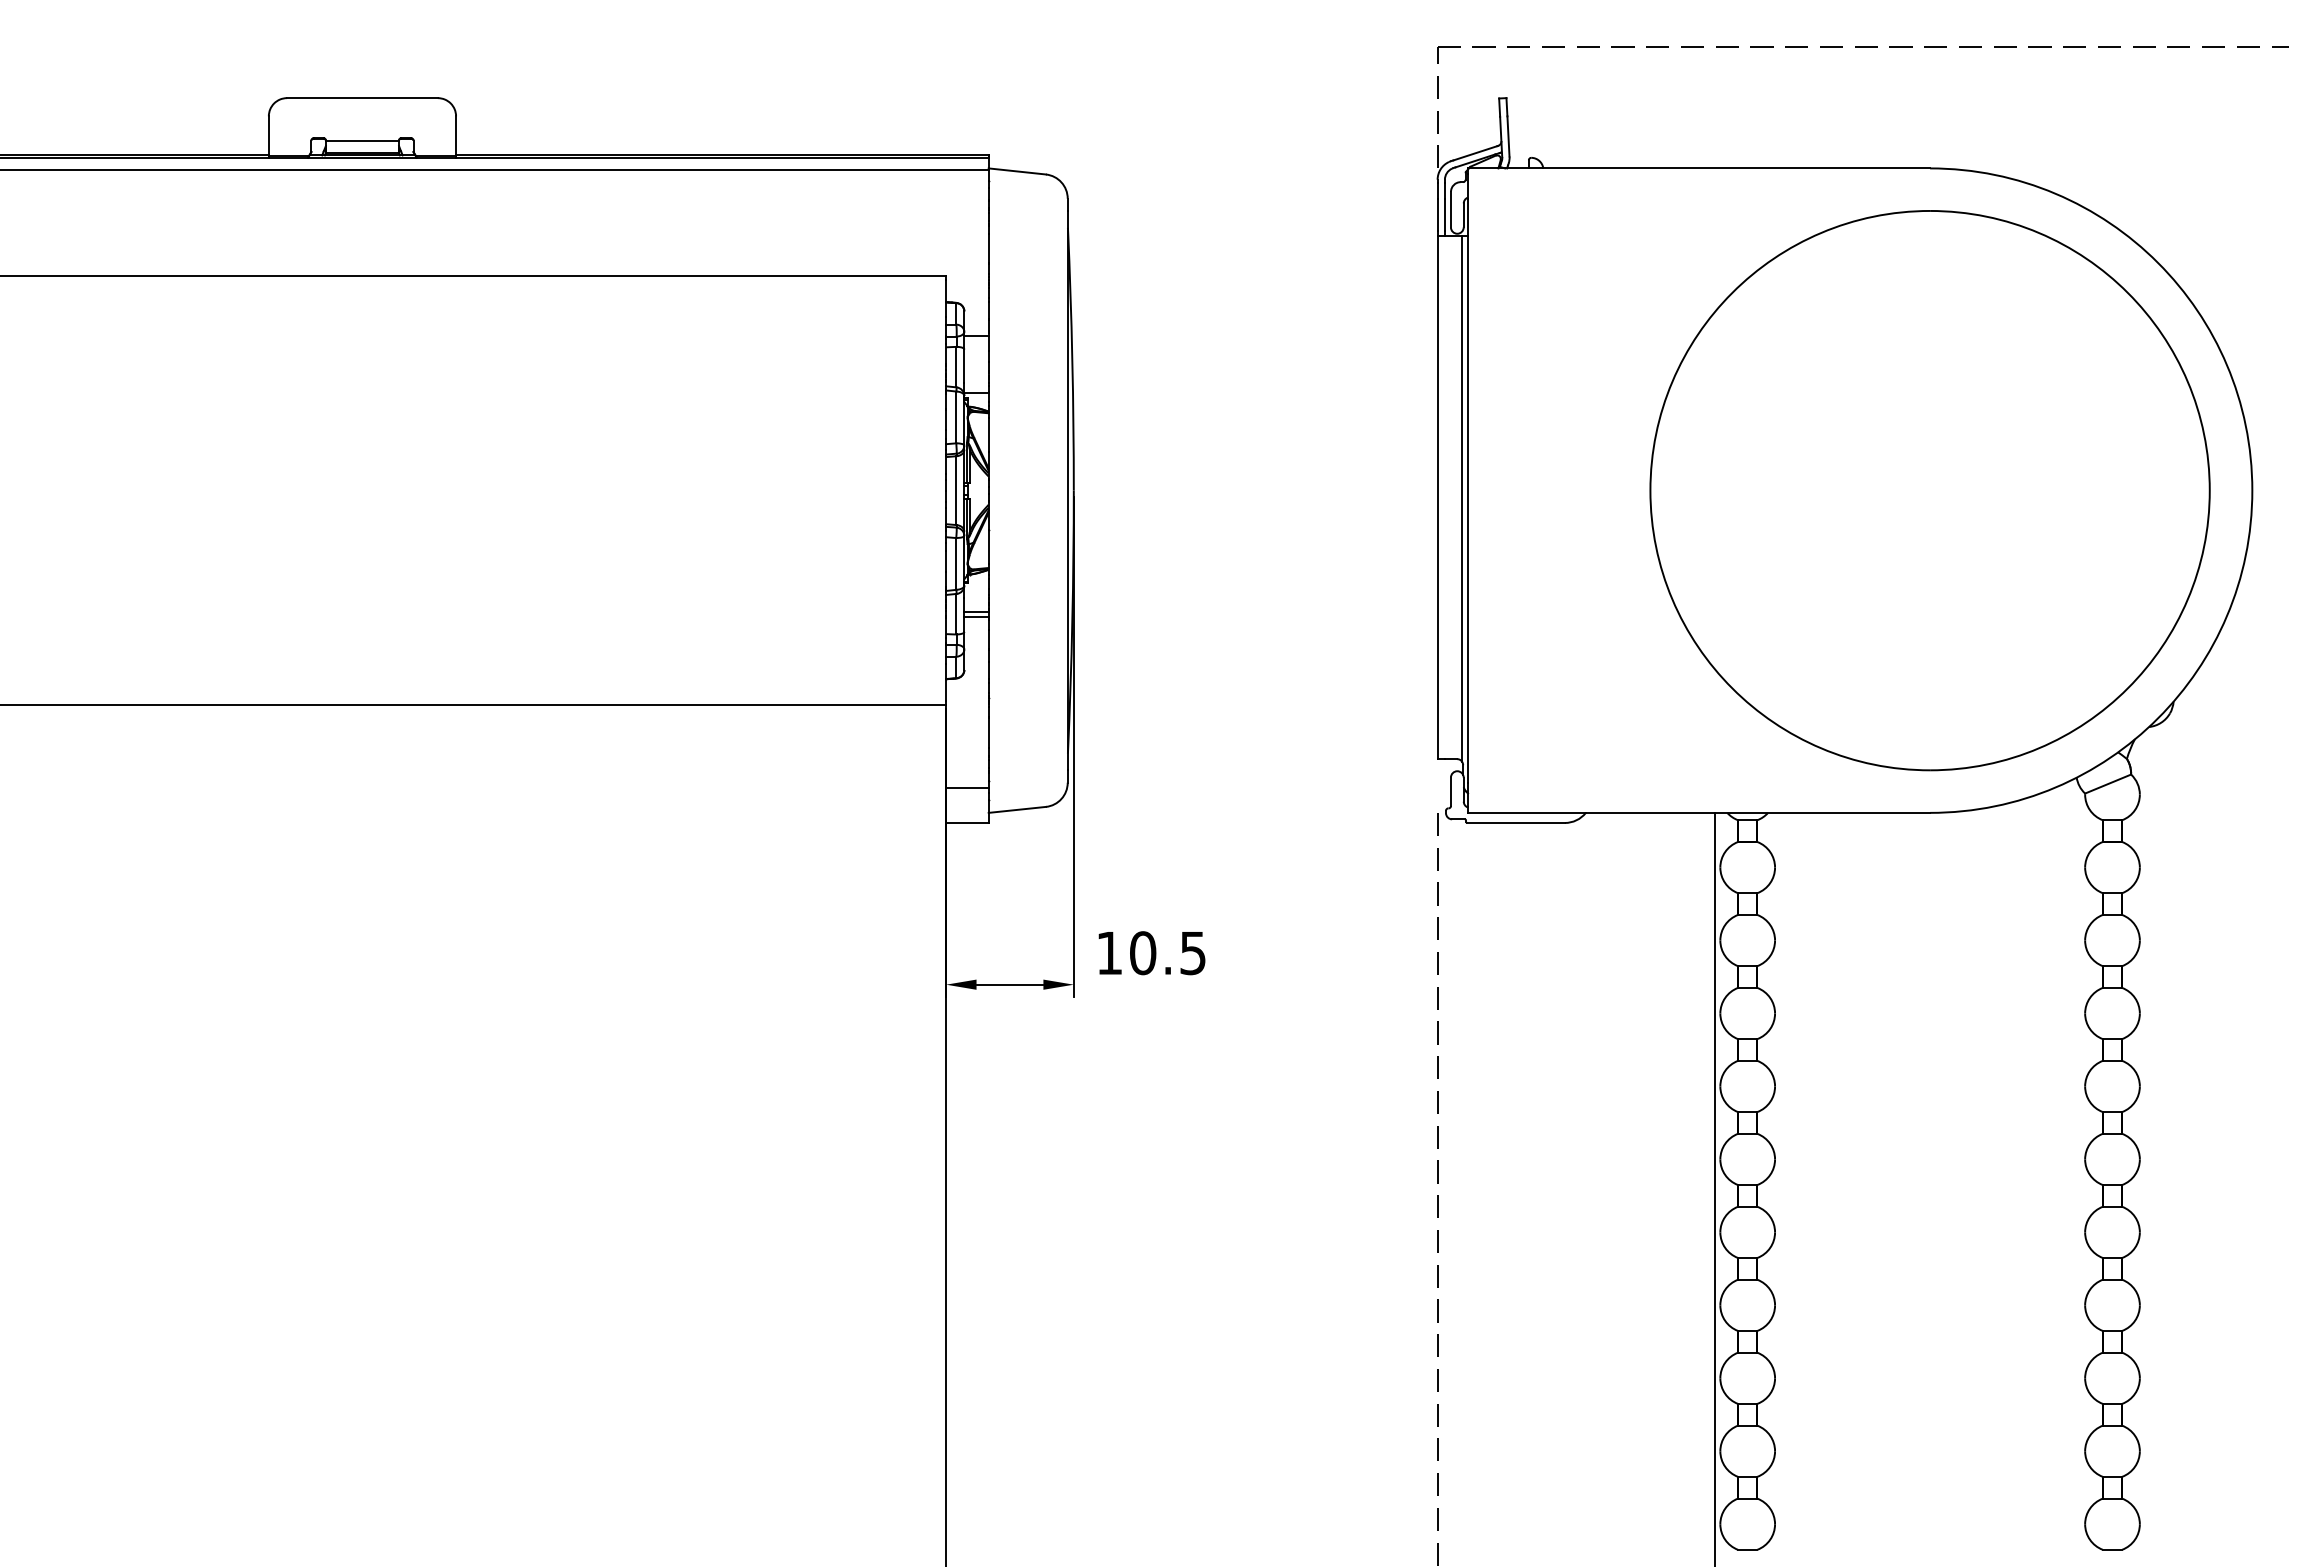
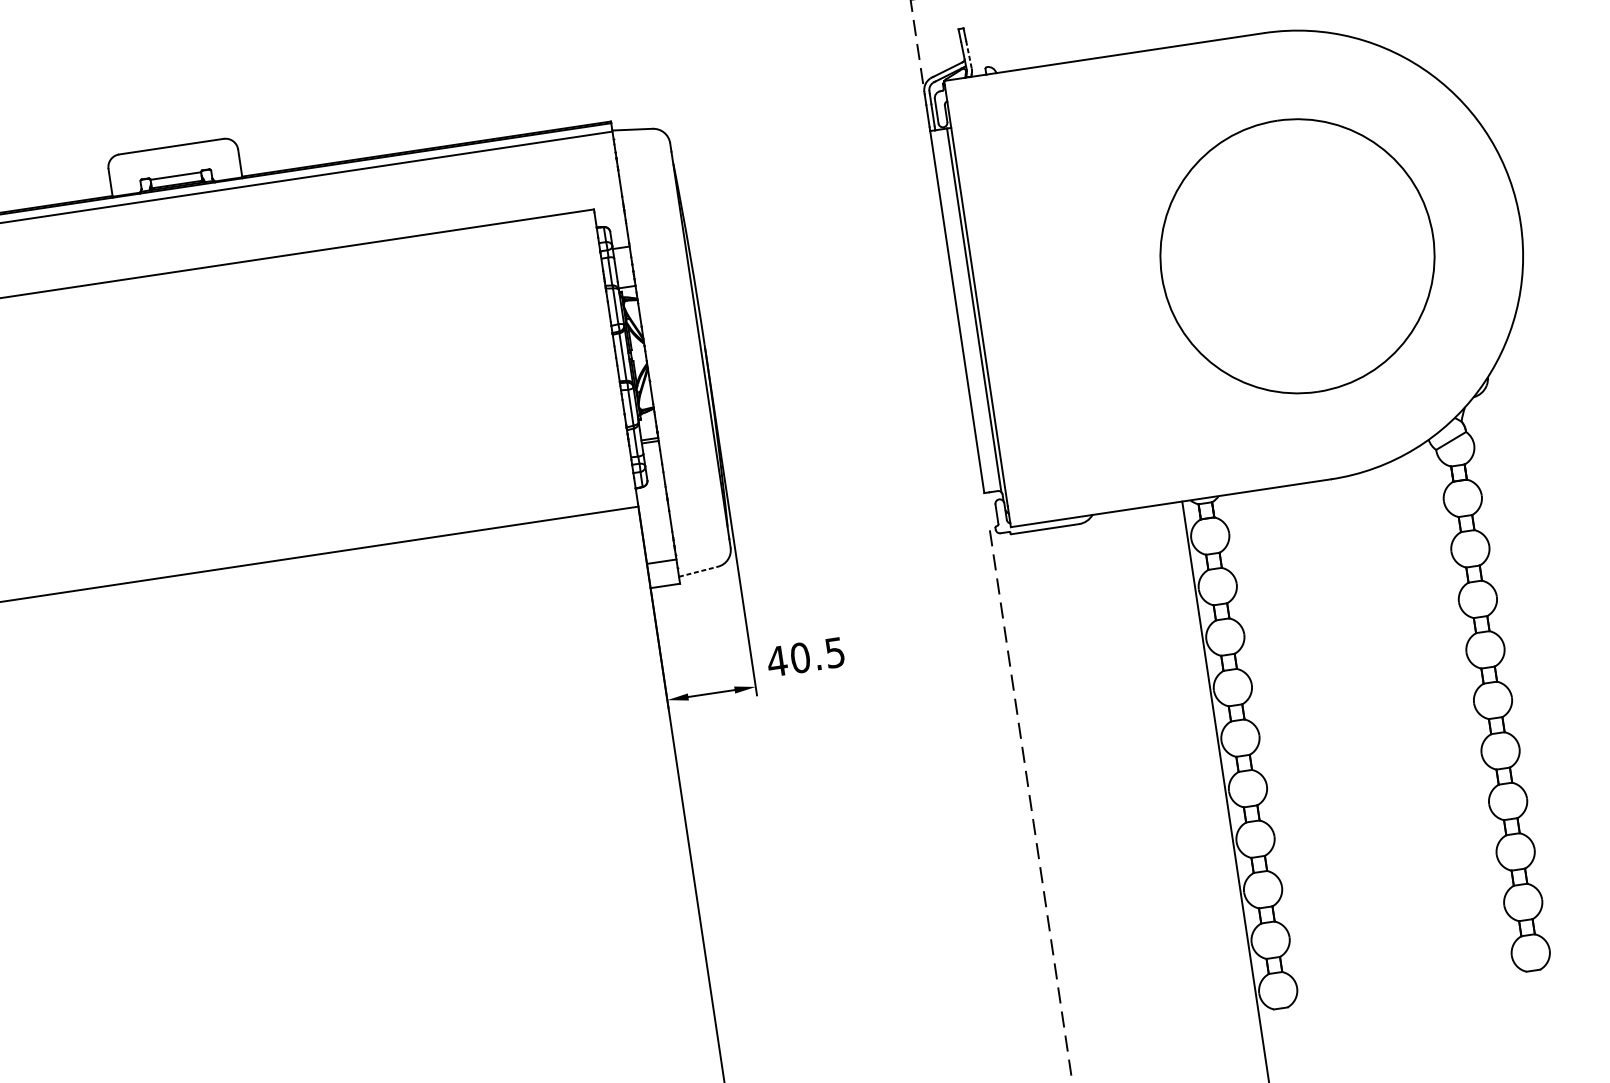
line: (1508, 136) -> (968, 54), solid -> dashed
part: (1929, 490) -> (1297, 256), size x0.7
line: (1017, 809) -> (698, 571), solid -> dashed
text: (1109, 953) -> (777, 661), 10.5 -> 40.5

